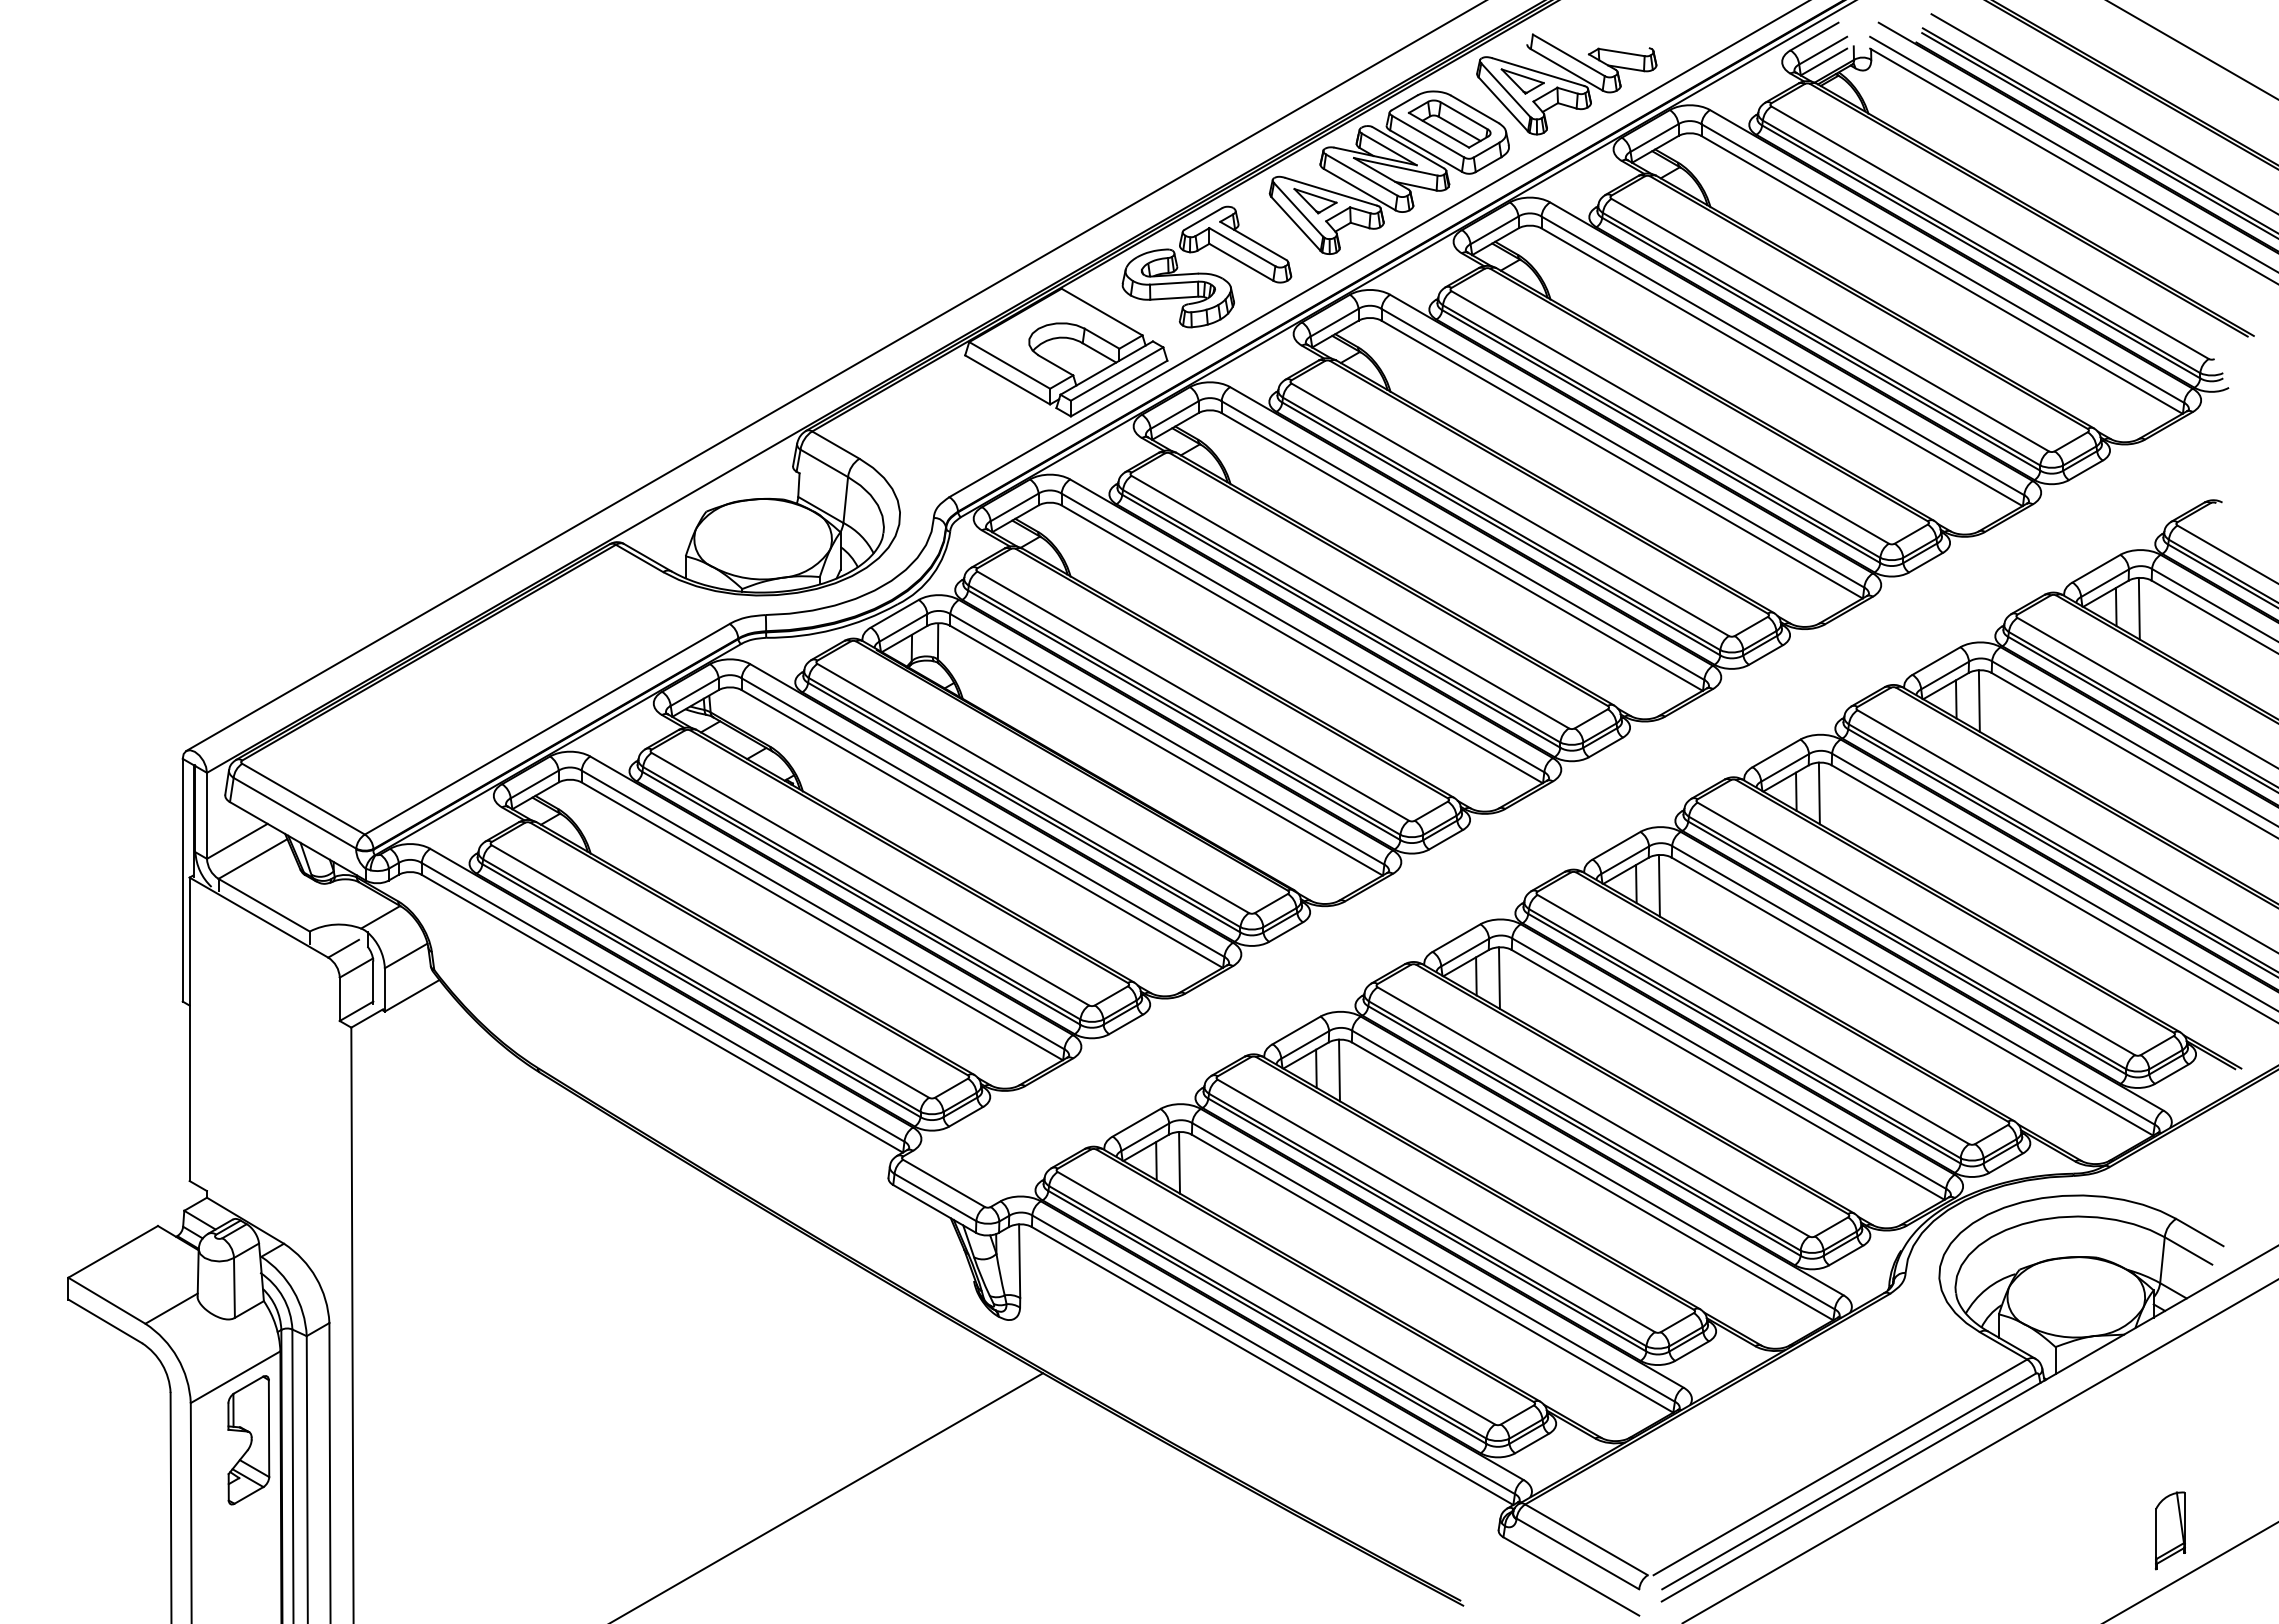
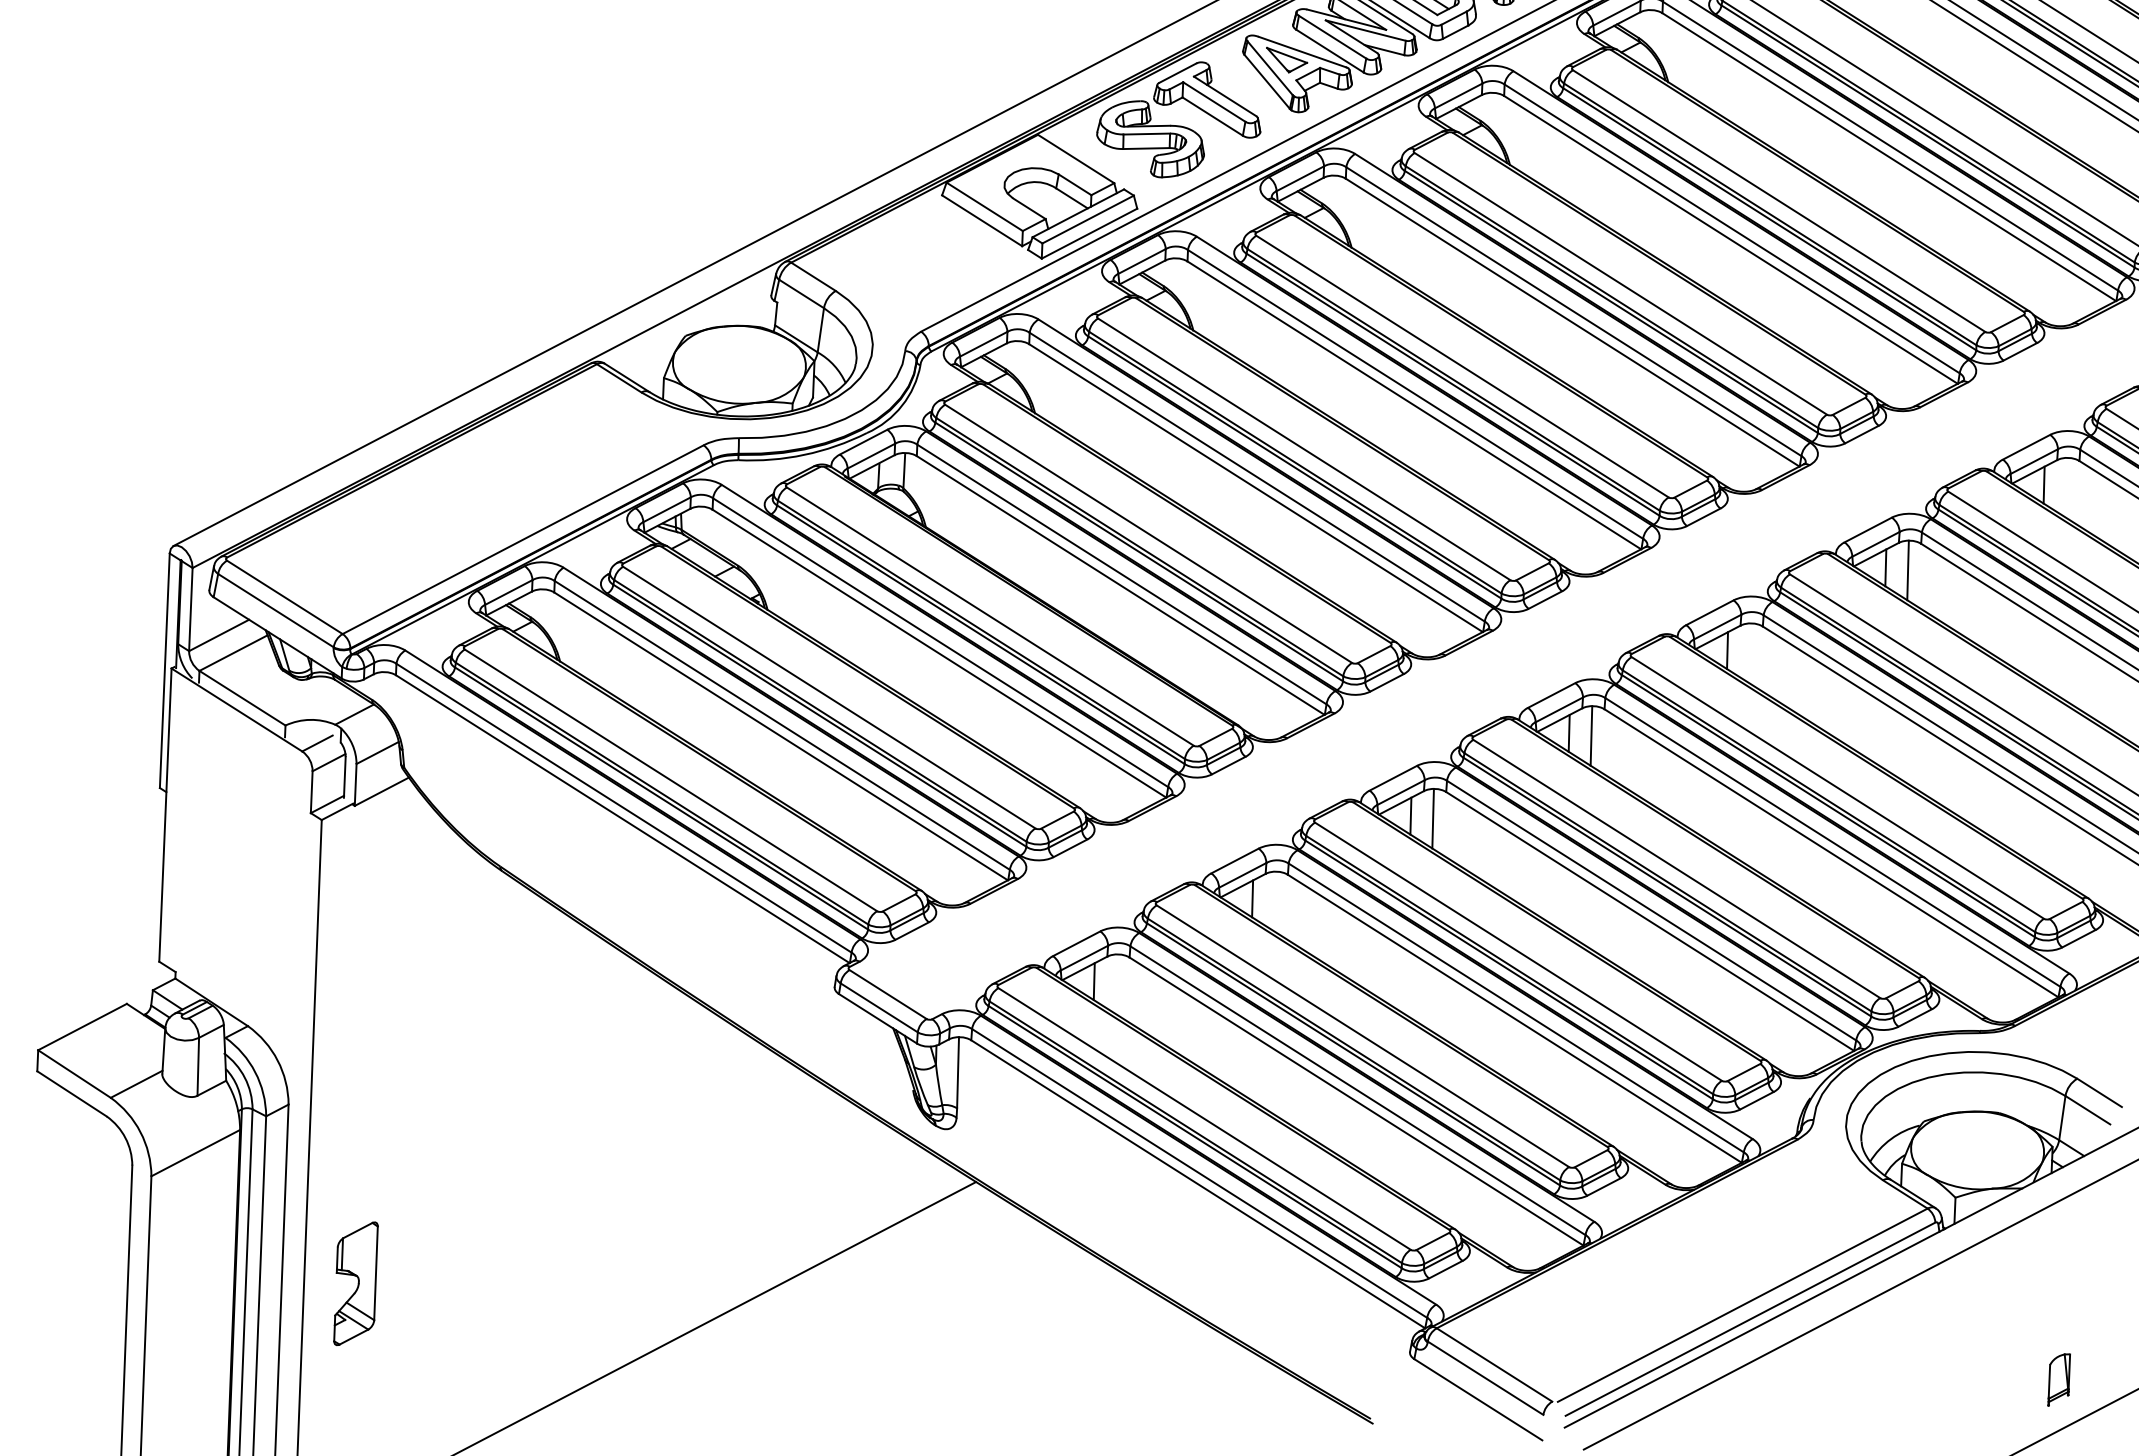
line: (2138, 608) -> (2065, 487), removed
line: (1818, 793) -> (1748, 653), removed
line: (1339, 1070) -> (1274, 901), removed
line: (1179, 1162) -> (1116, 983), removed
part: (248, 1440) -> (355, 1284), moved
part: (2170, 1530) -> (2059, 1379), size x0.7

